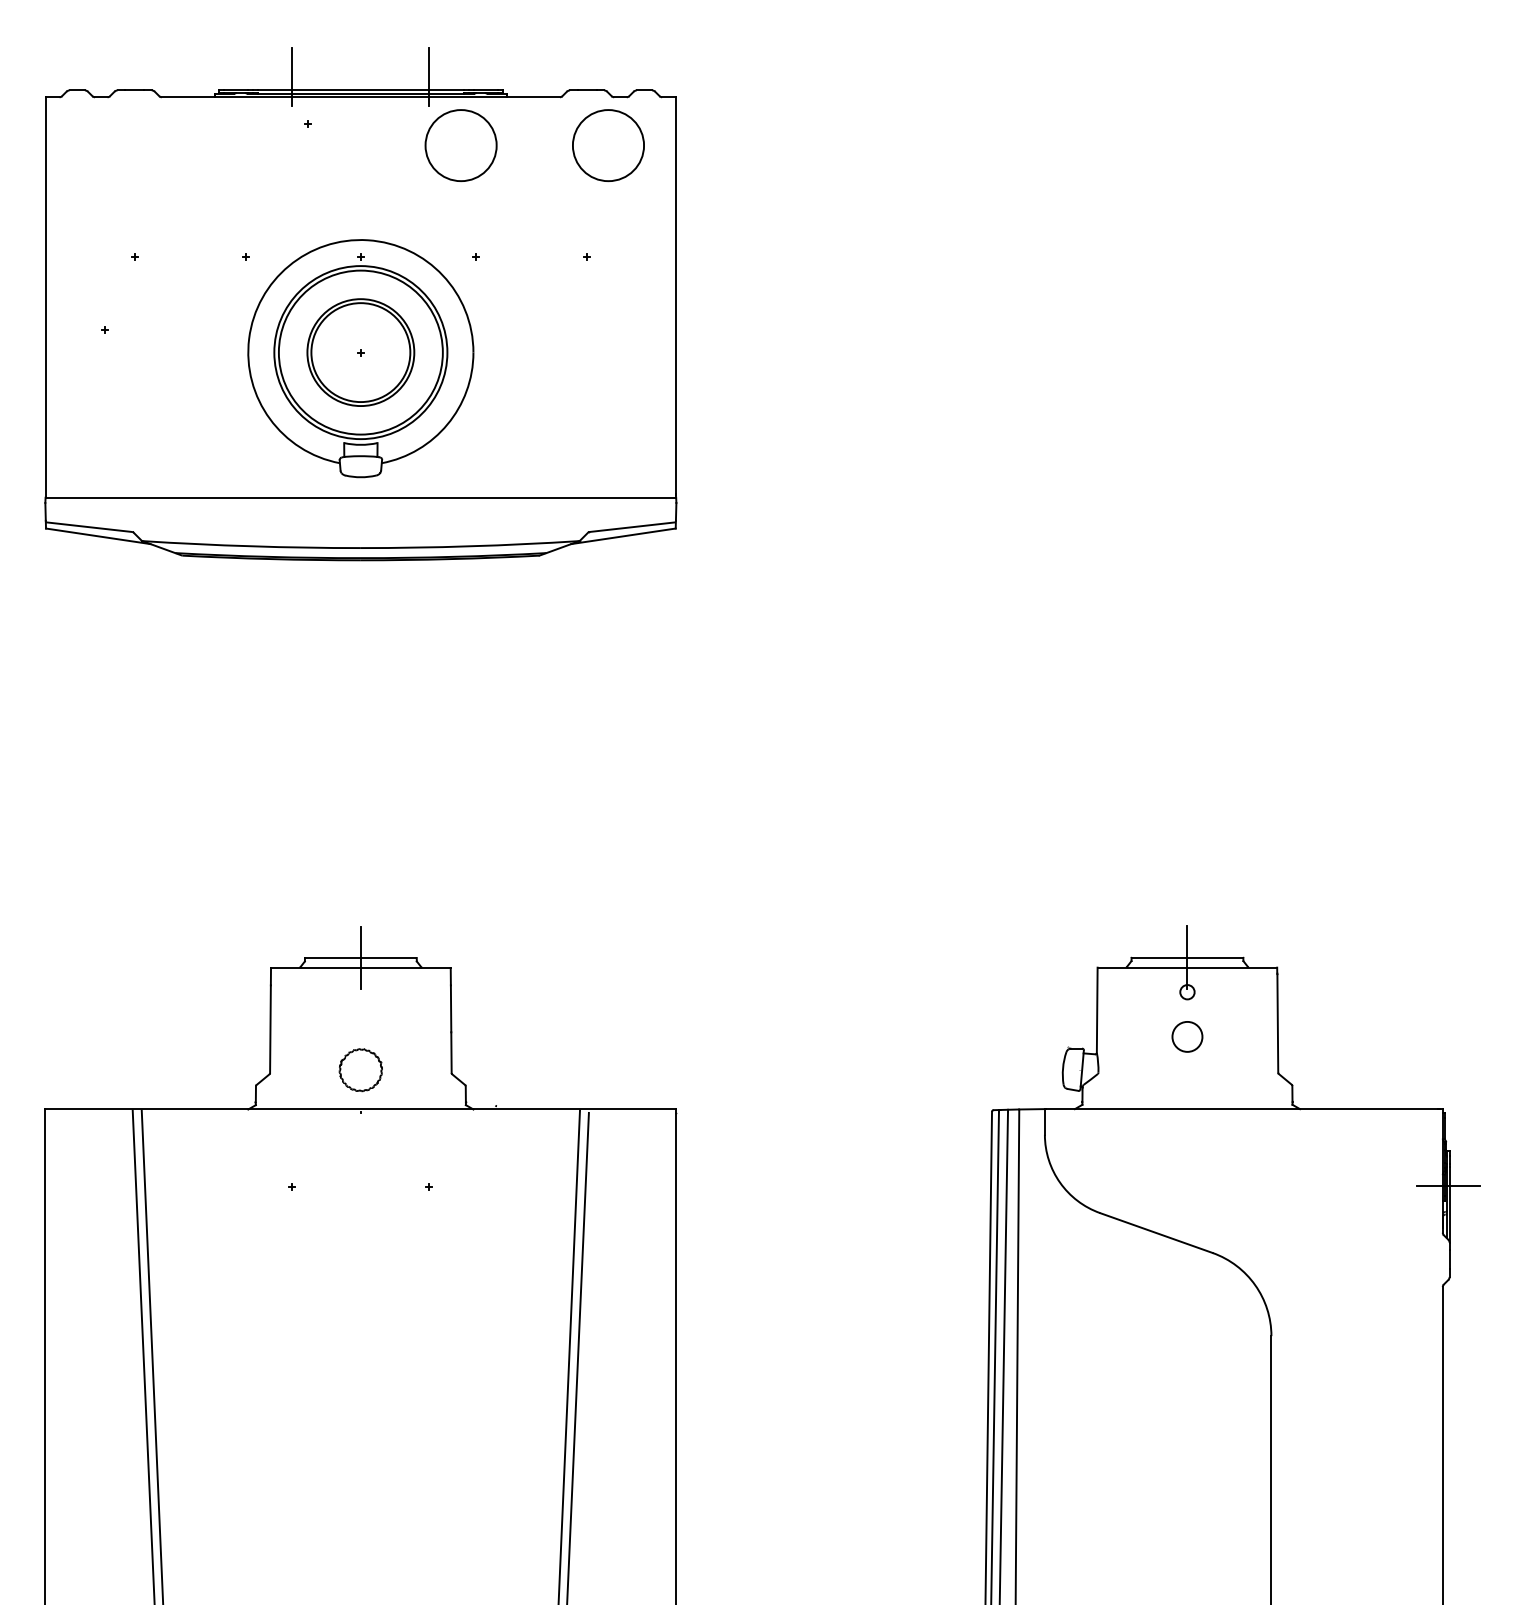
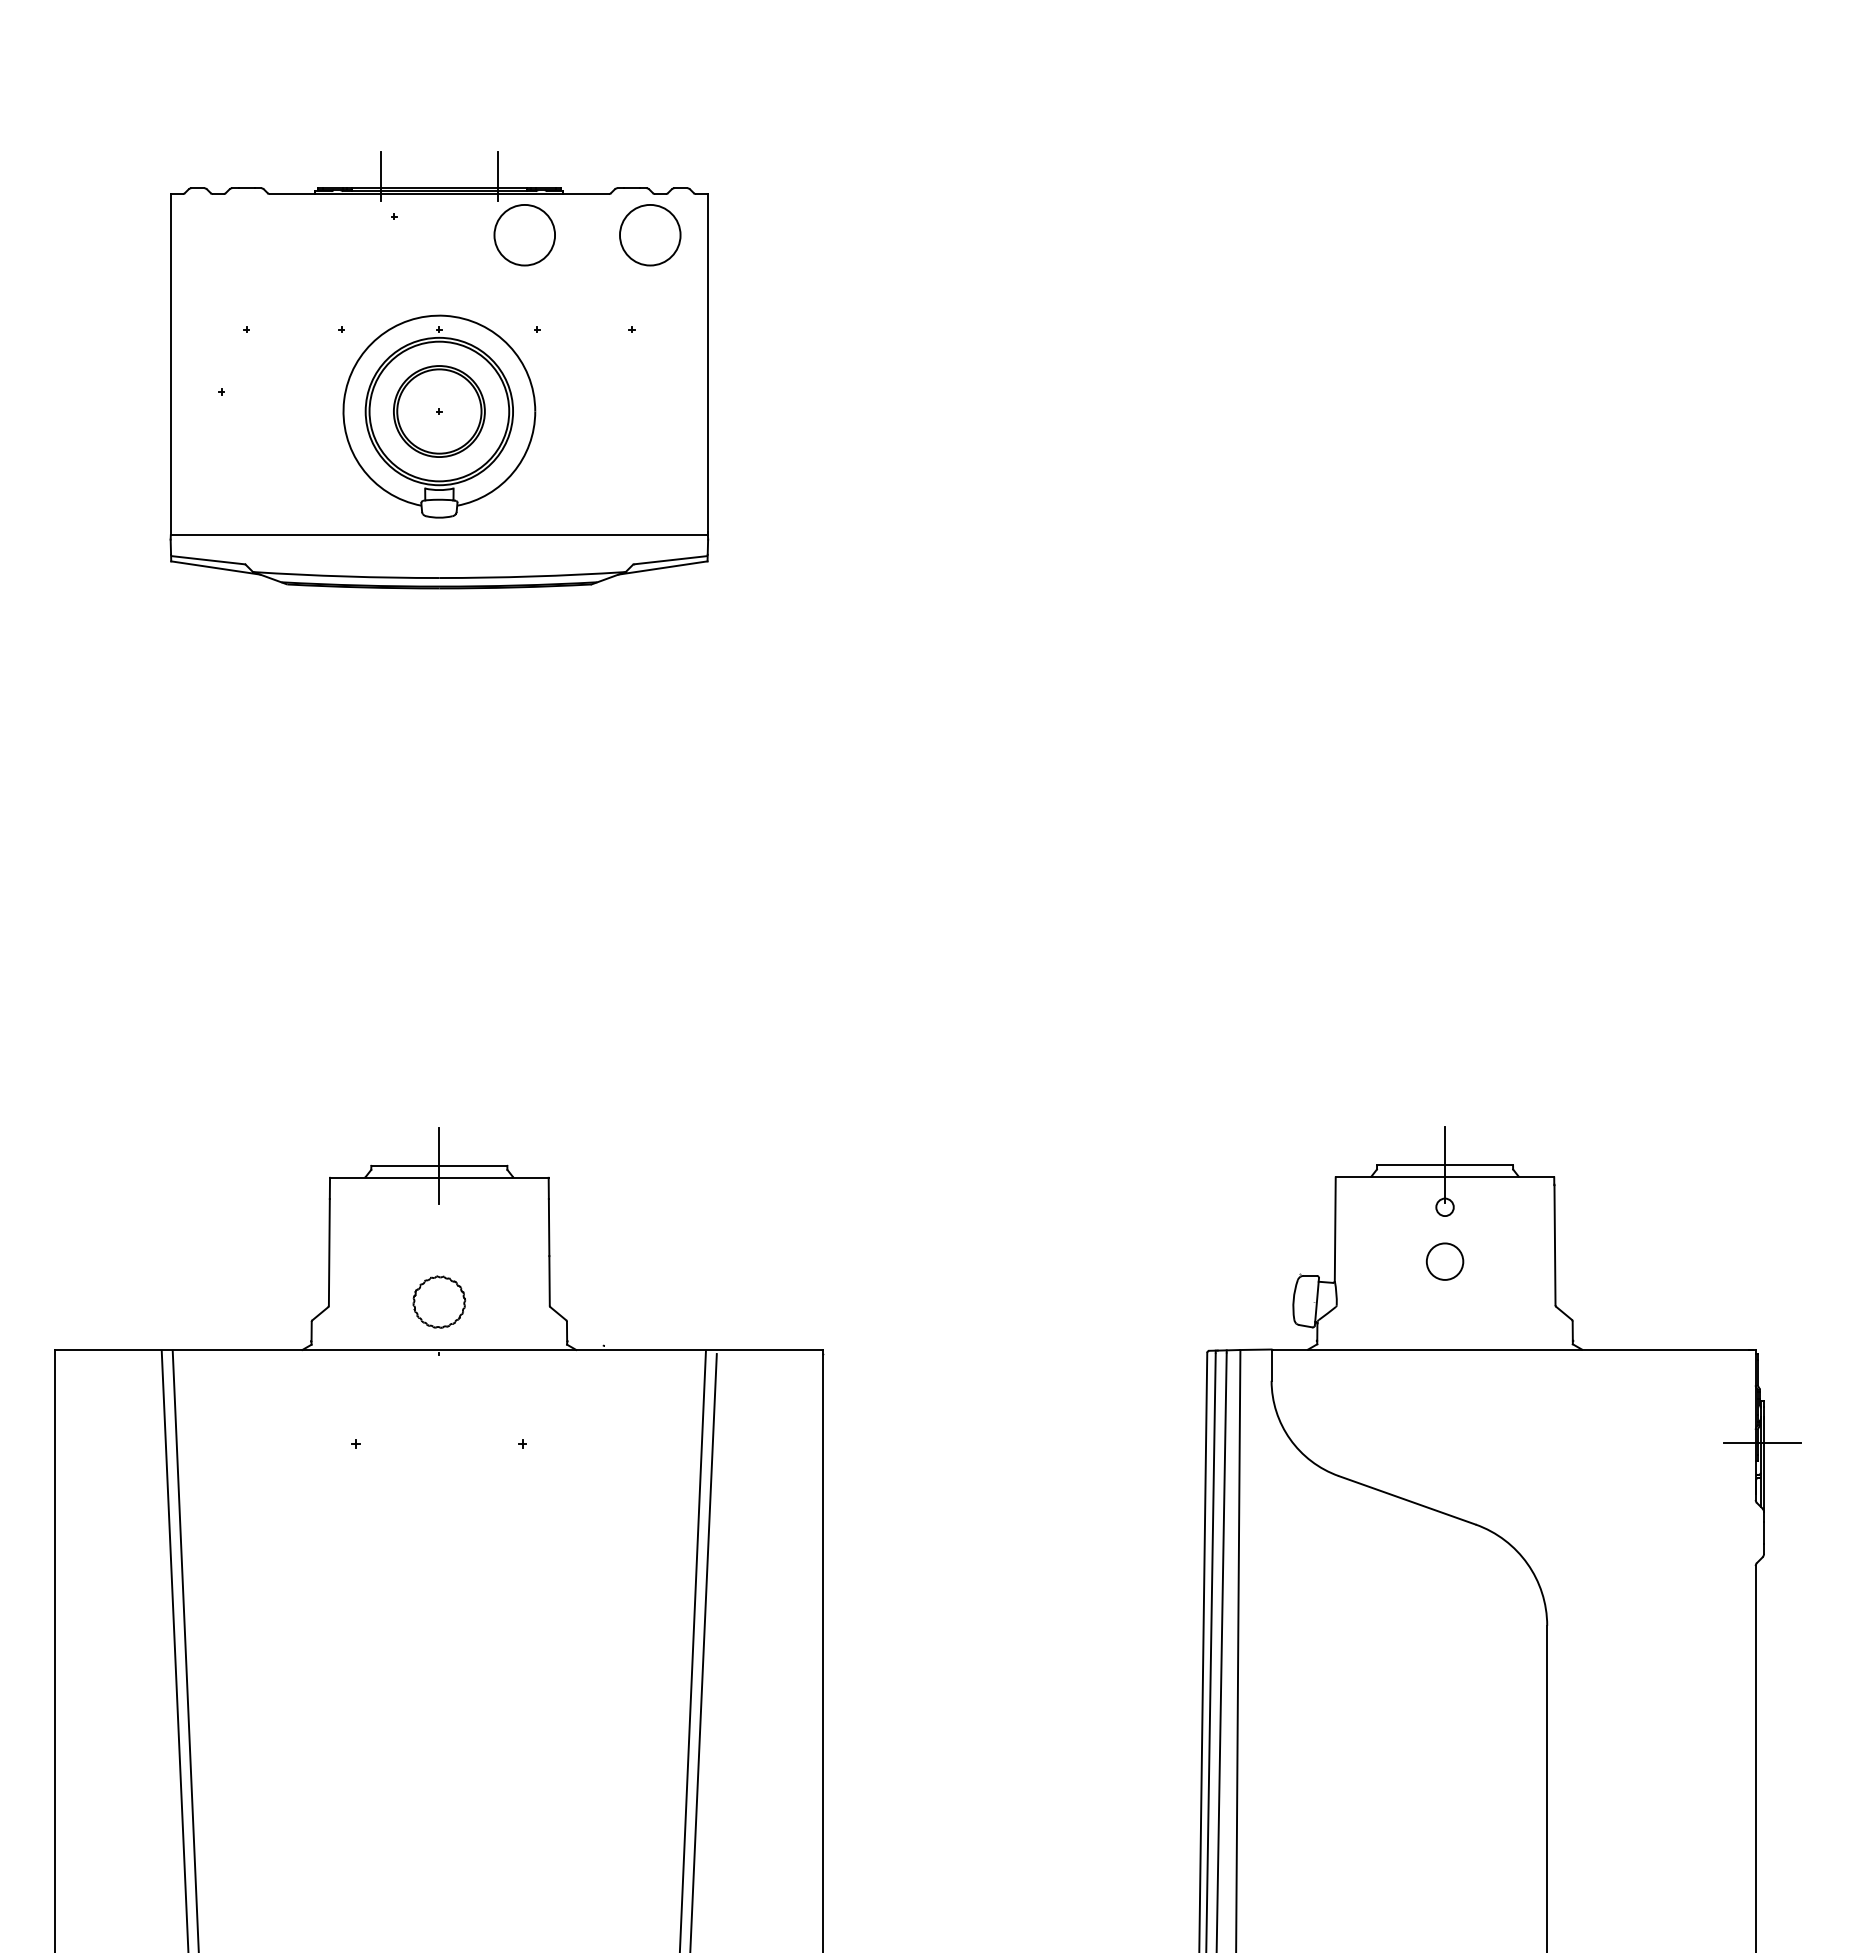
part: (361, 304) -> (439, 370), size x0.7

